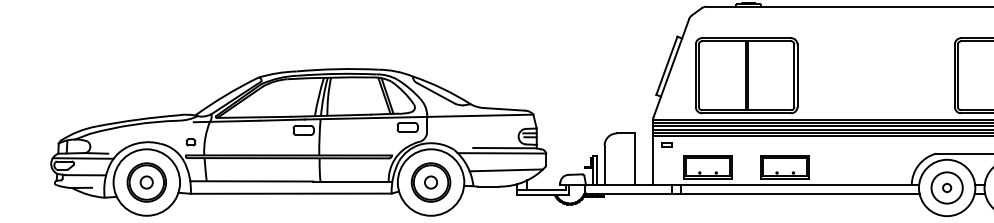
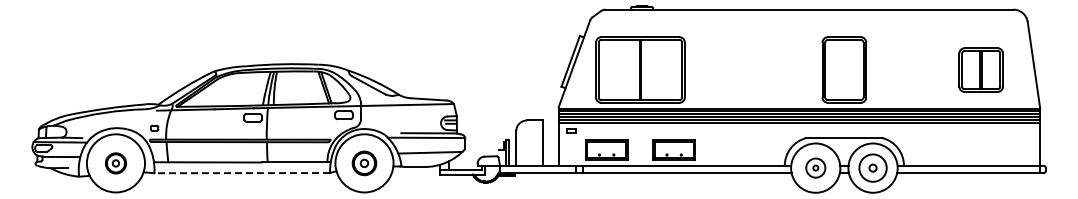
part: (146, 182) -> (115, 163), size x0.6
part: (431, 182) -> (364, 163), size x0.7
part: (946, 187) -> (815, 167), size x0.7
line: (291, 194) -> (242, 173), solid -> dashed

